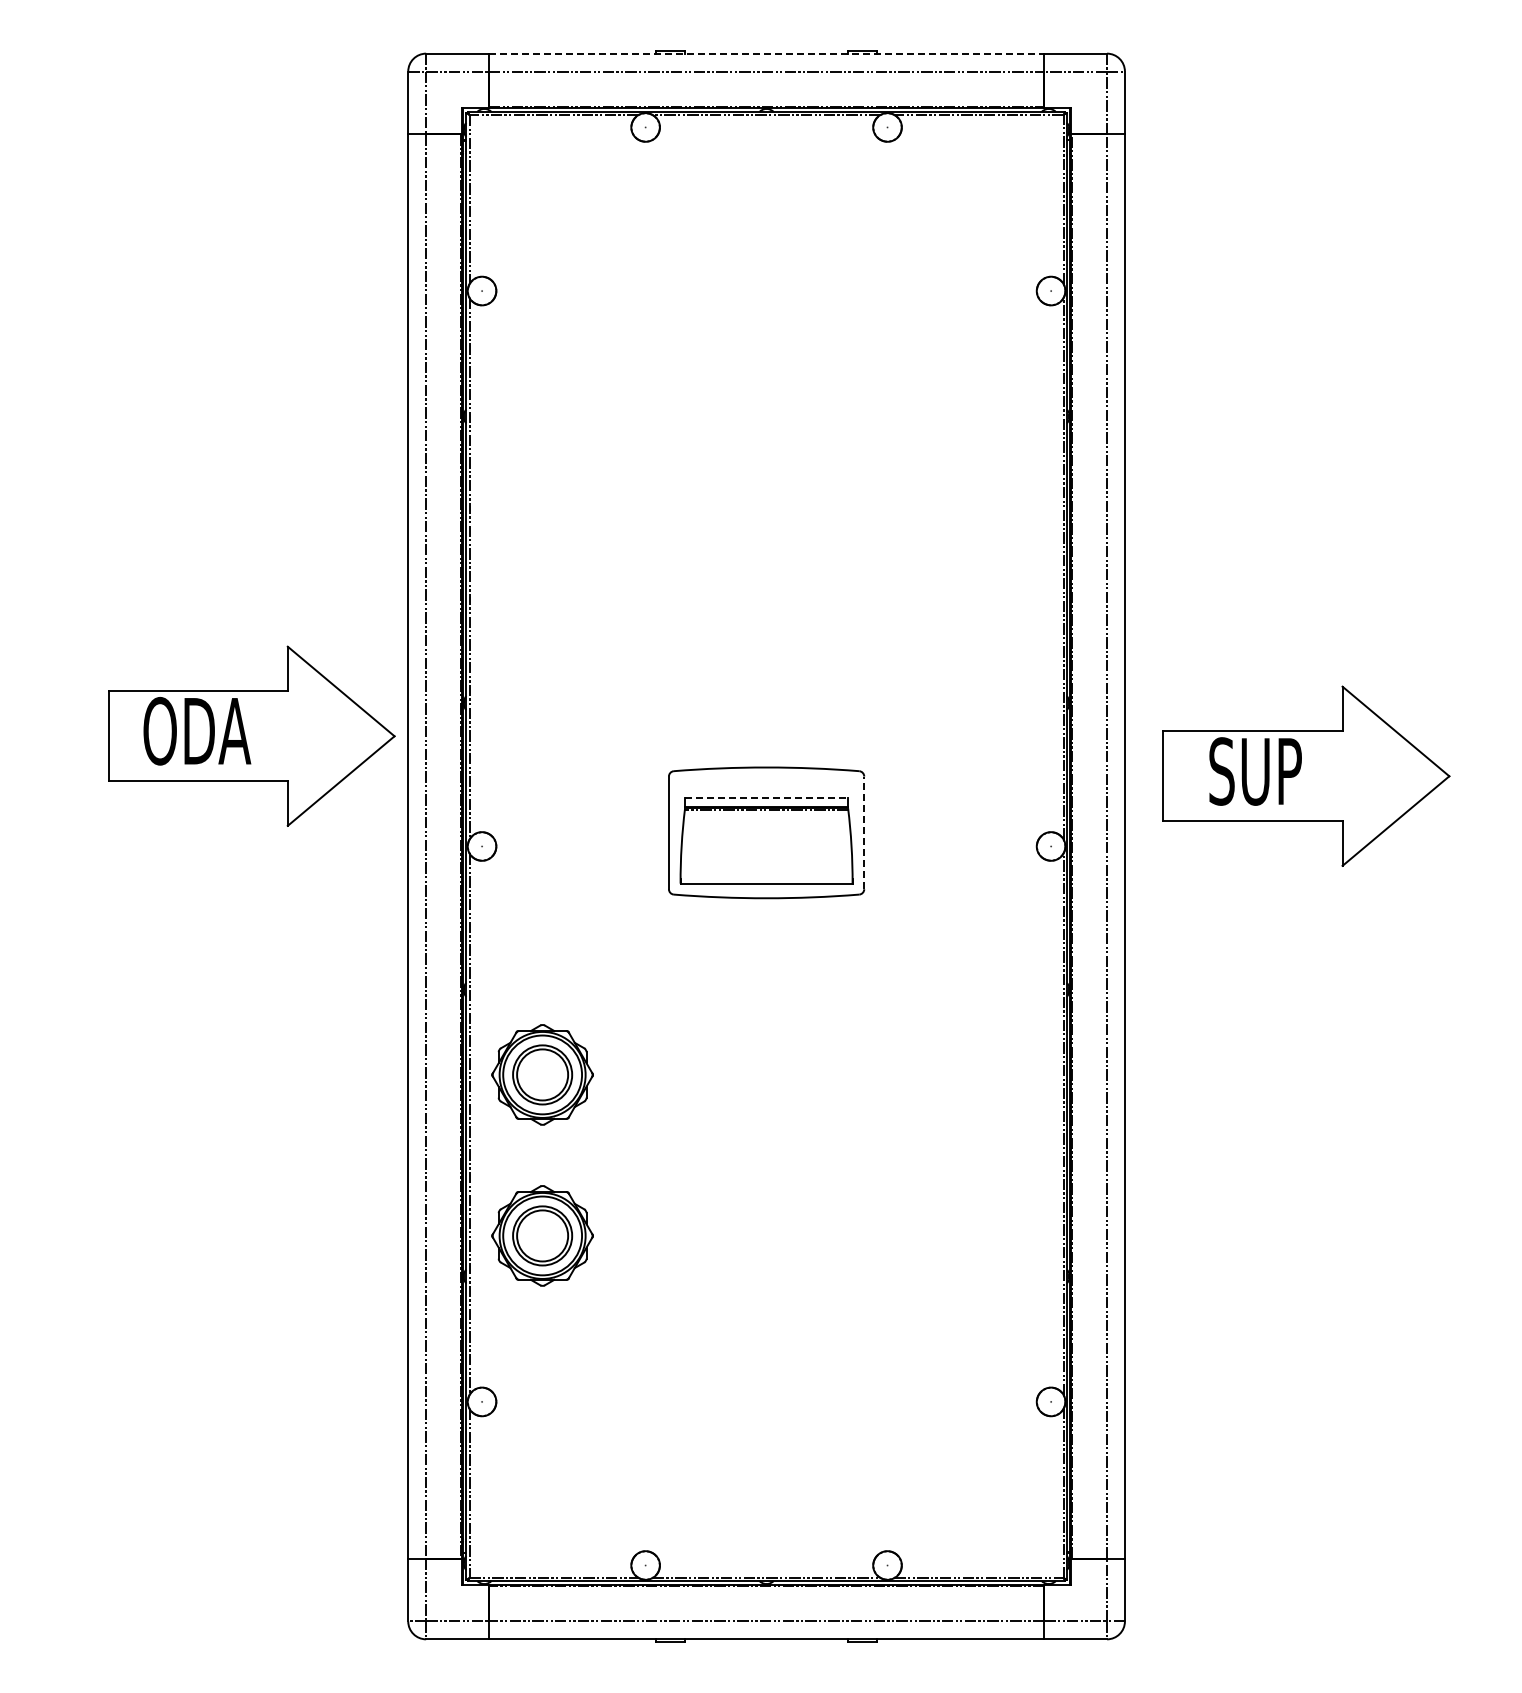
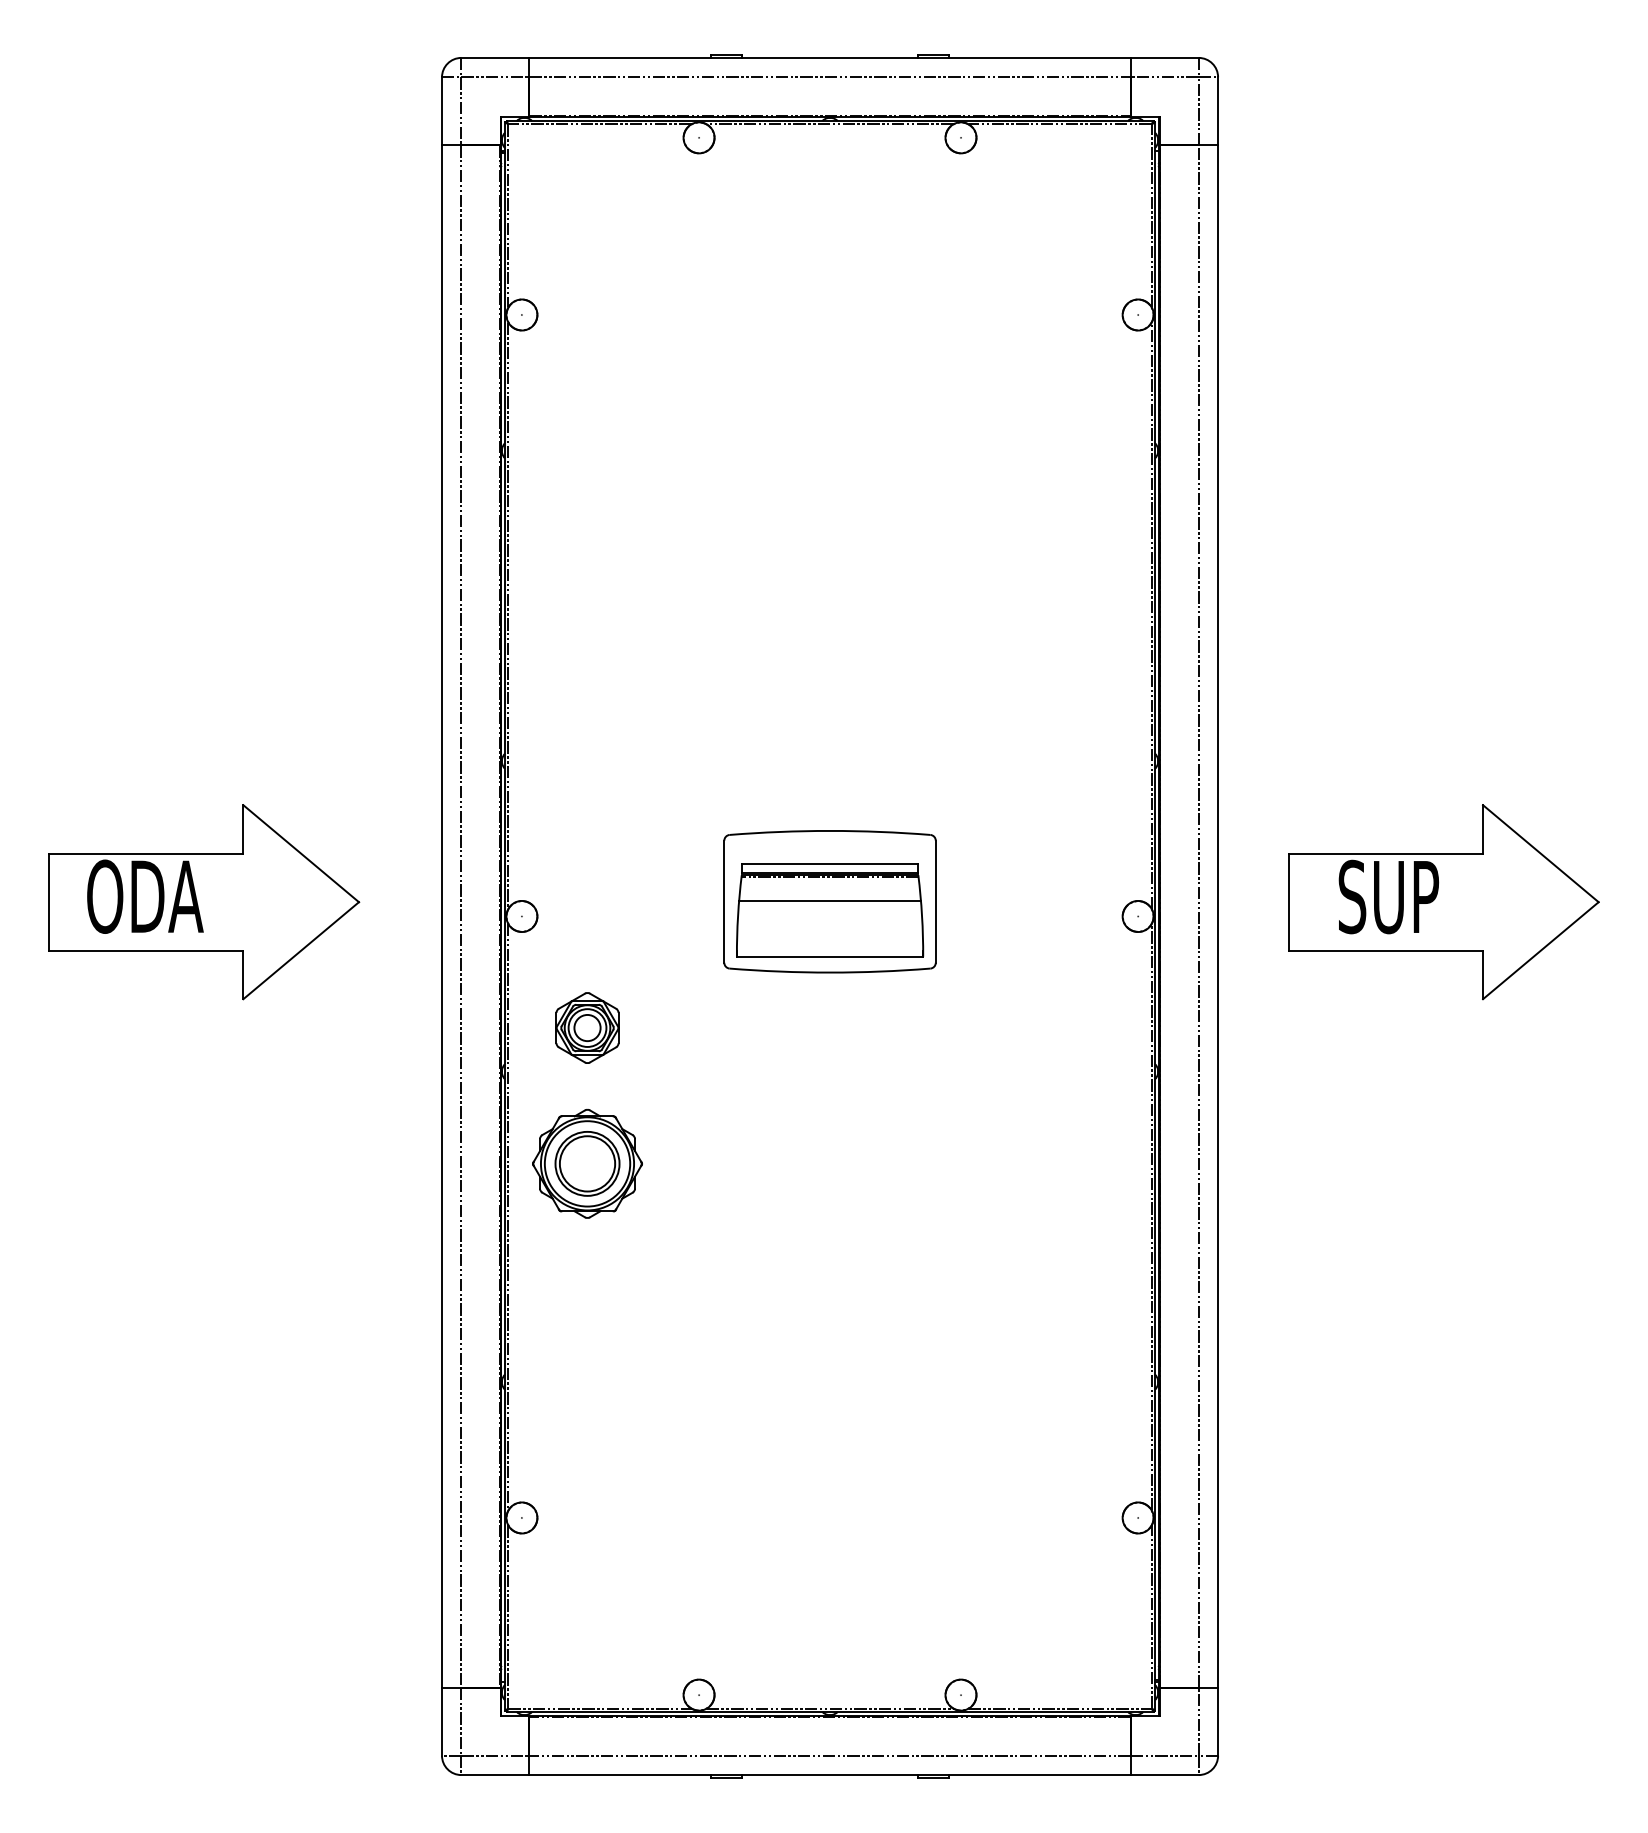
line: (766, 53) -> (829, 57), dashed -> solid
part: (251, 735) -> (204, 901), moved
part: (1306, 775) -> (1443, 901), moved
line: (766, 797) -> (829, 863), dashed -> solid
line: (766, 832) -> (829, 901), added
line: (864, 832) -> (936, 901), dashed -> solid
part: (542, 949) -> (587, 1028), added
part: (542, 1235) -> (587, 1337), removed

